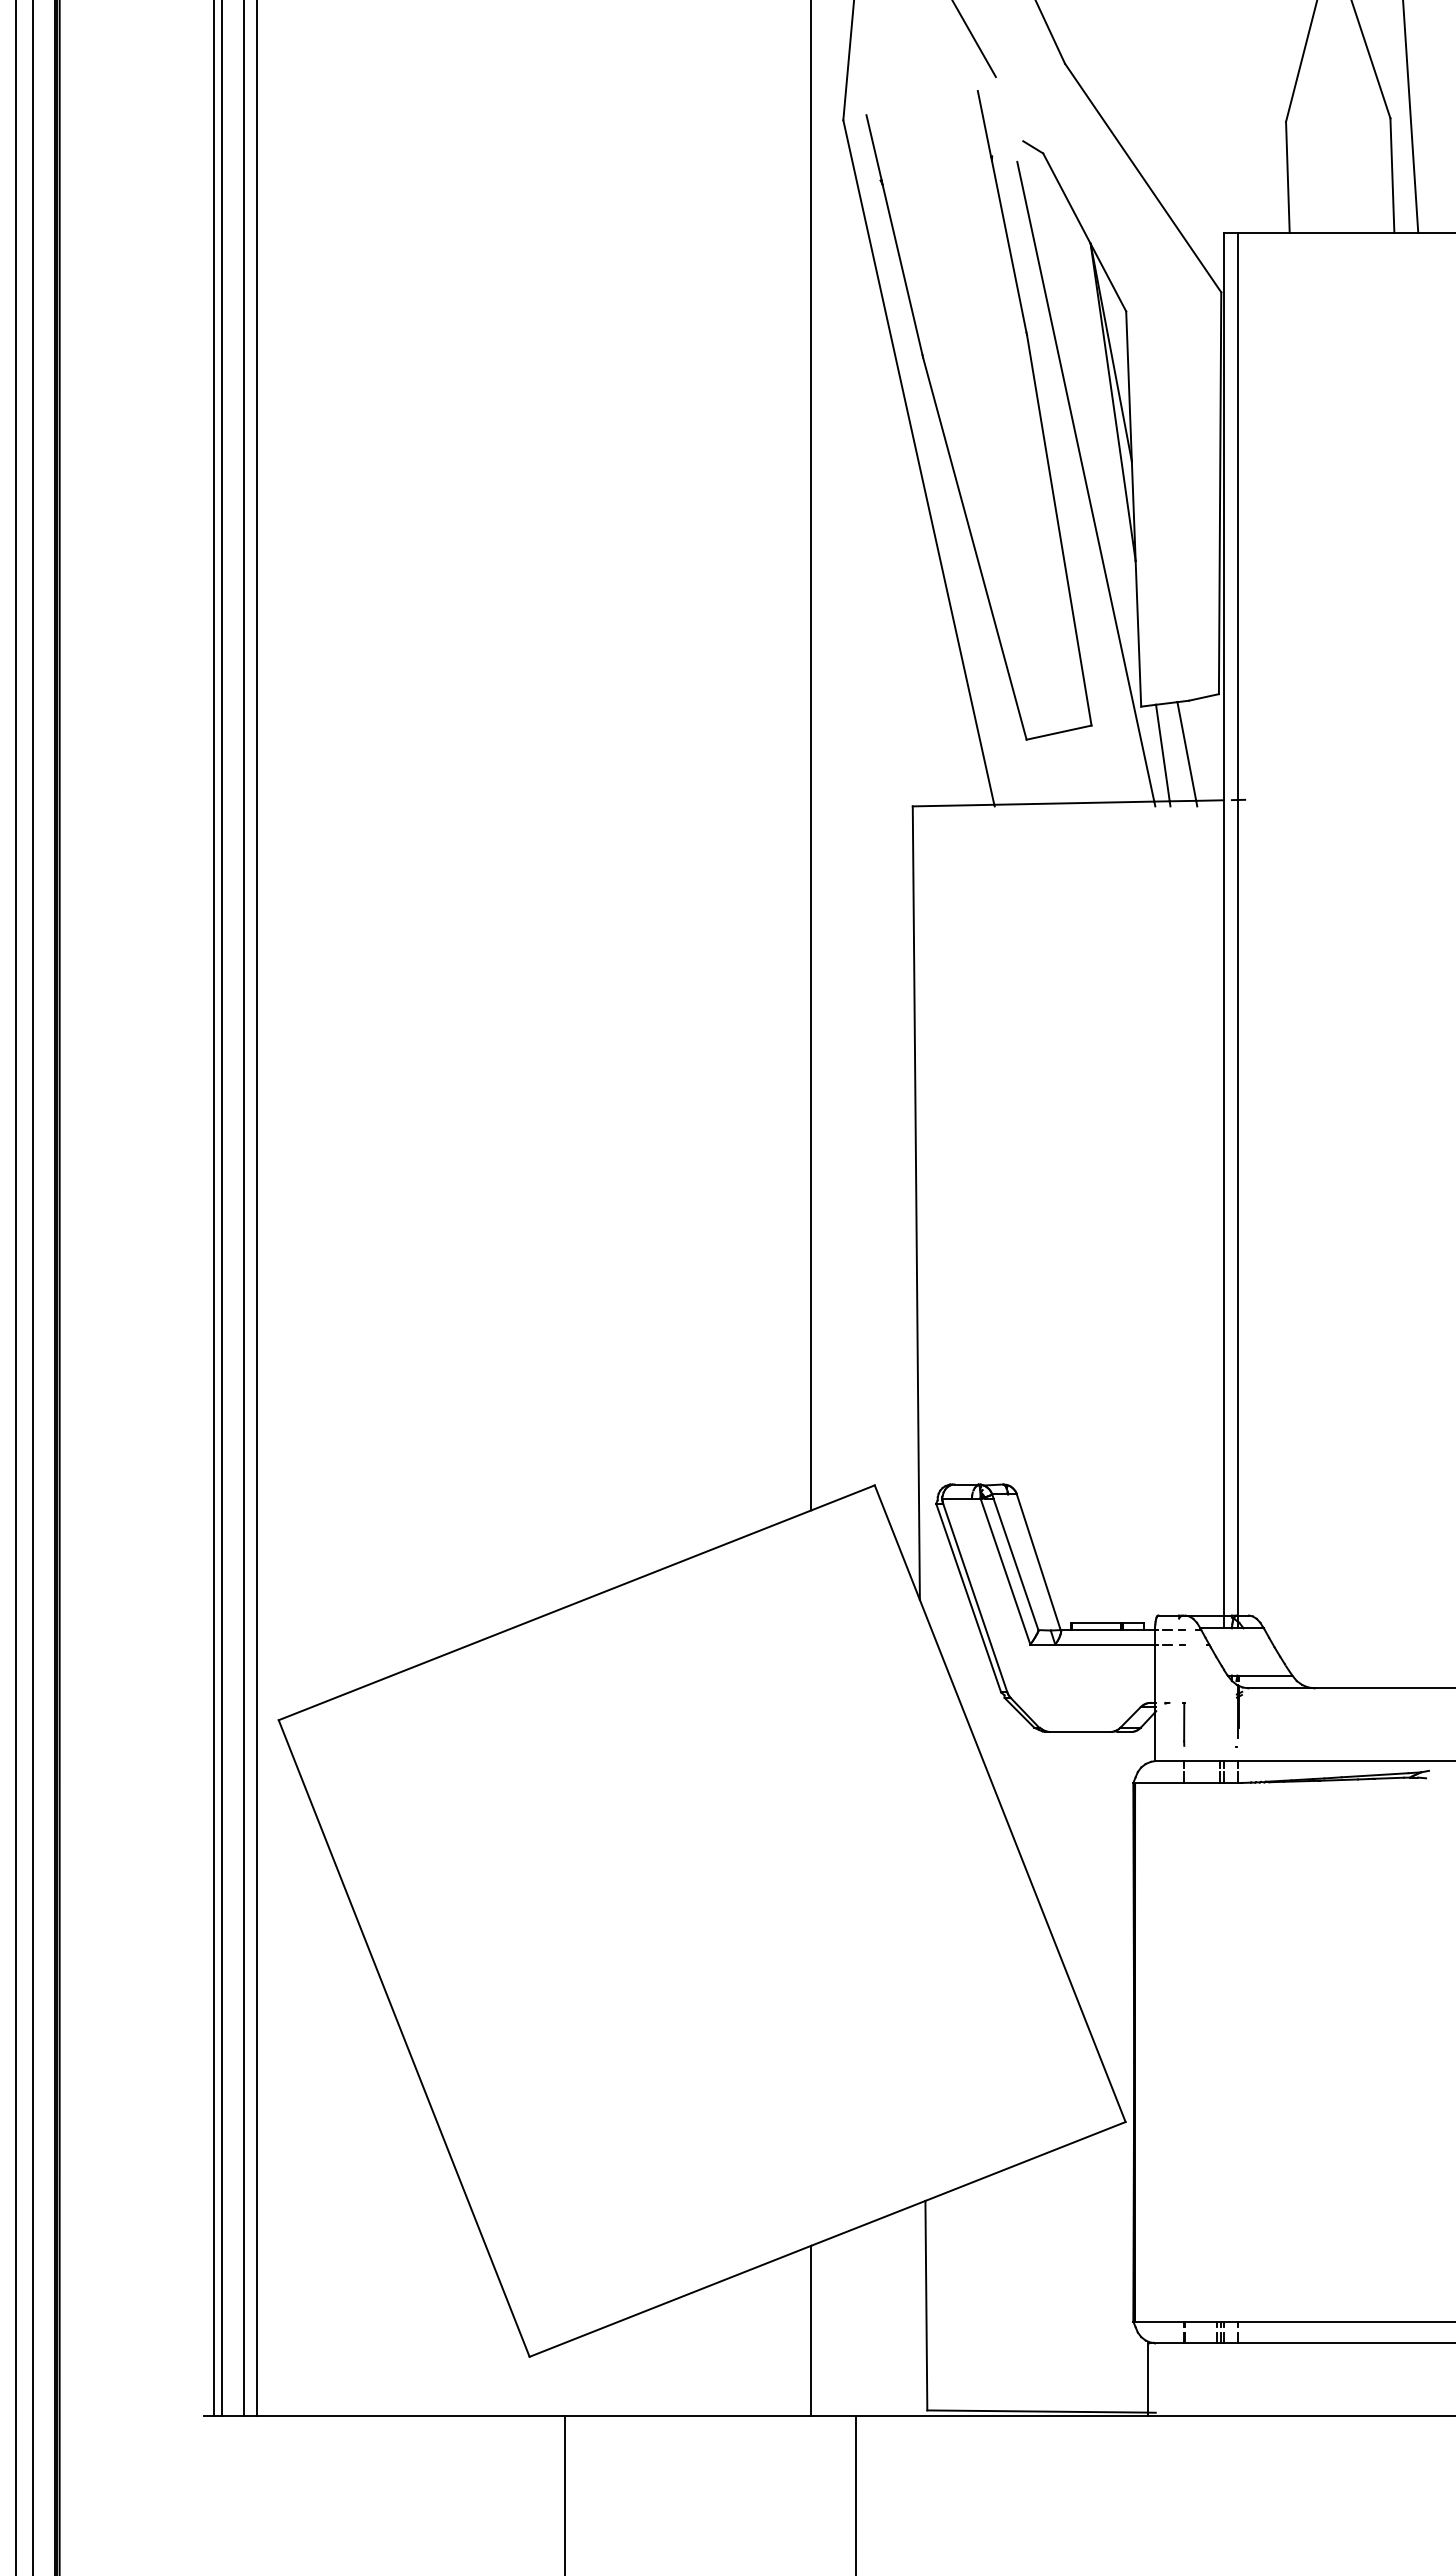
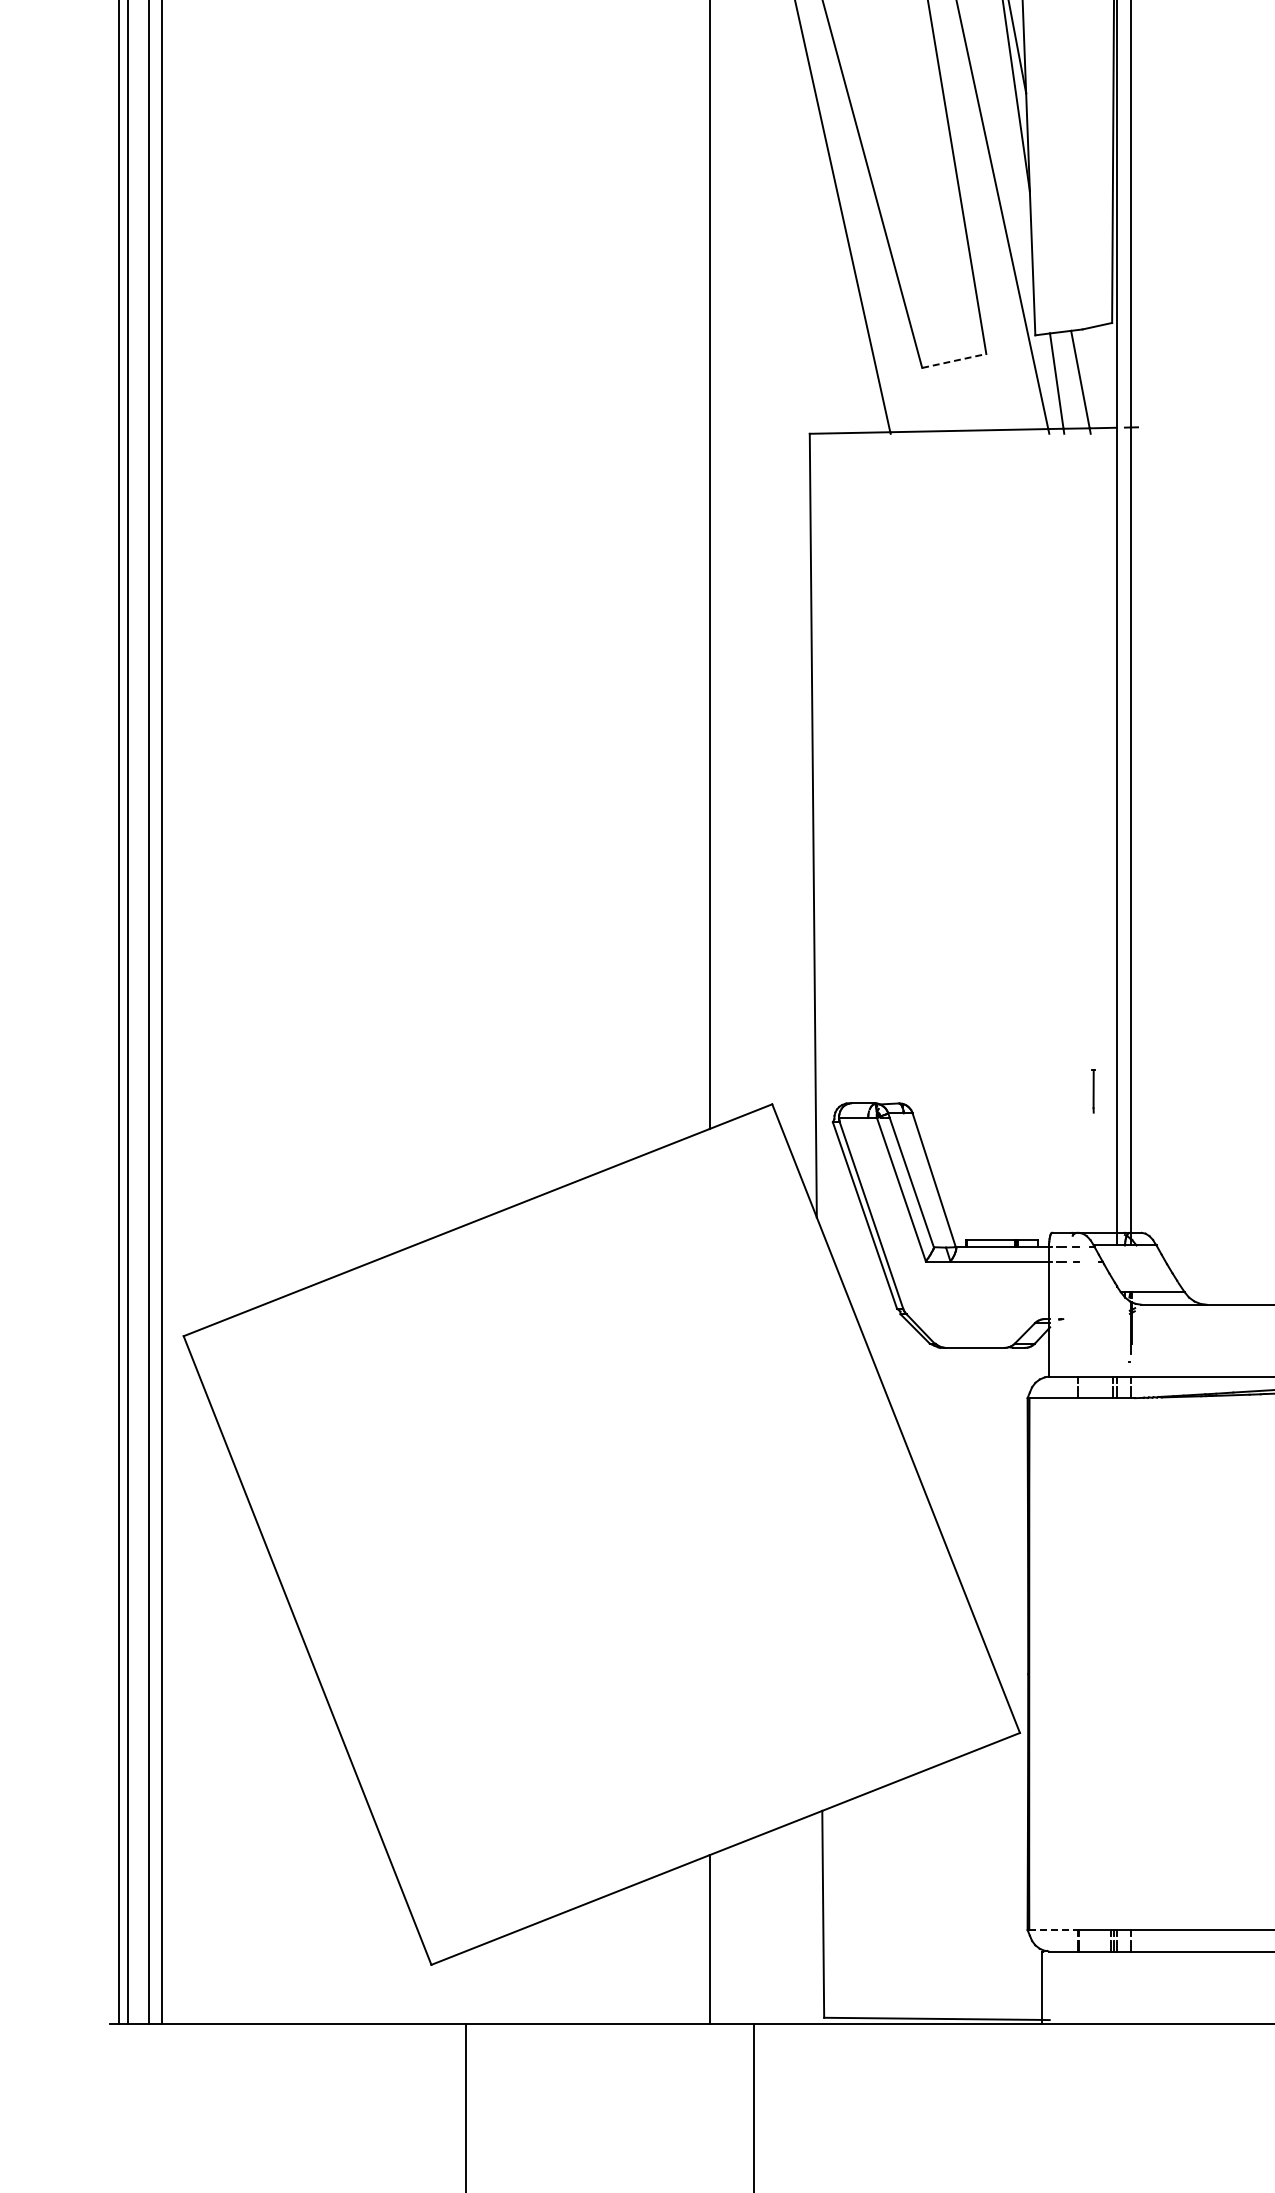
line: (1059, 732) -> (954, 360), solid -> dashed
line: (1183, 1724) -> (1092, 1091), moved
line: (1159, 2321) -> (1053, 1929), solid -> dashed

